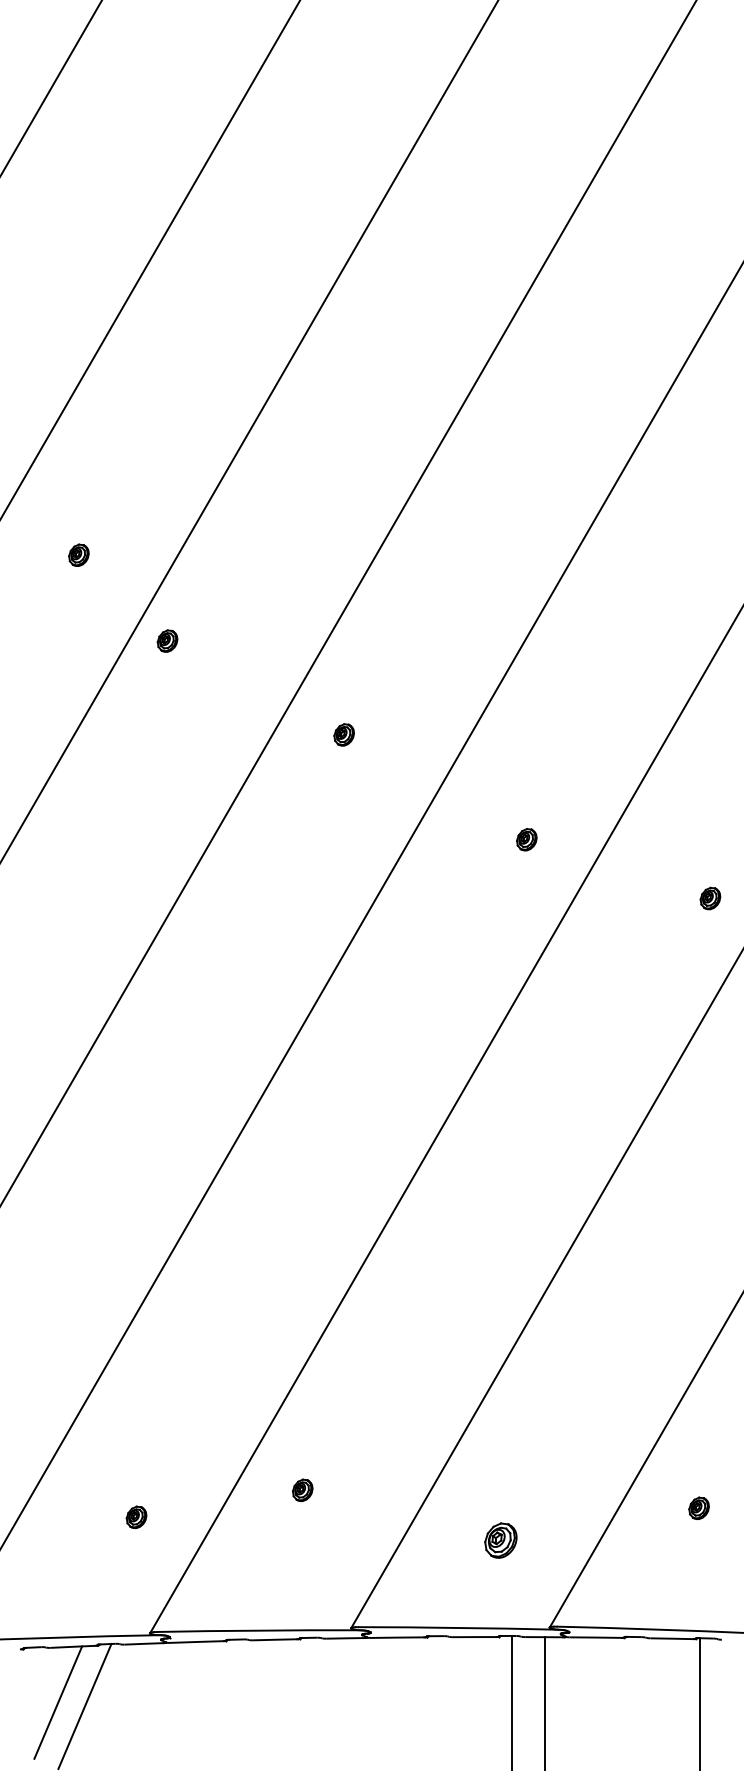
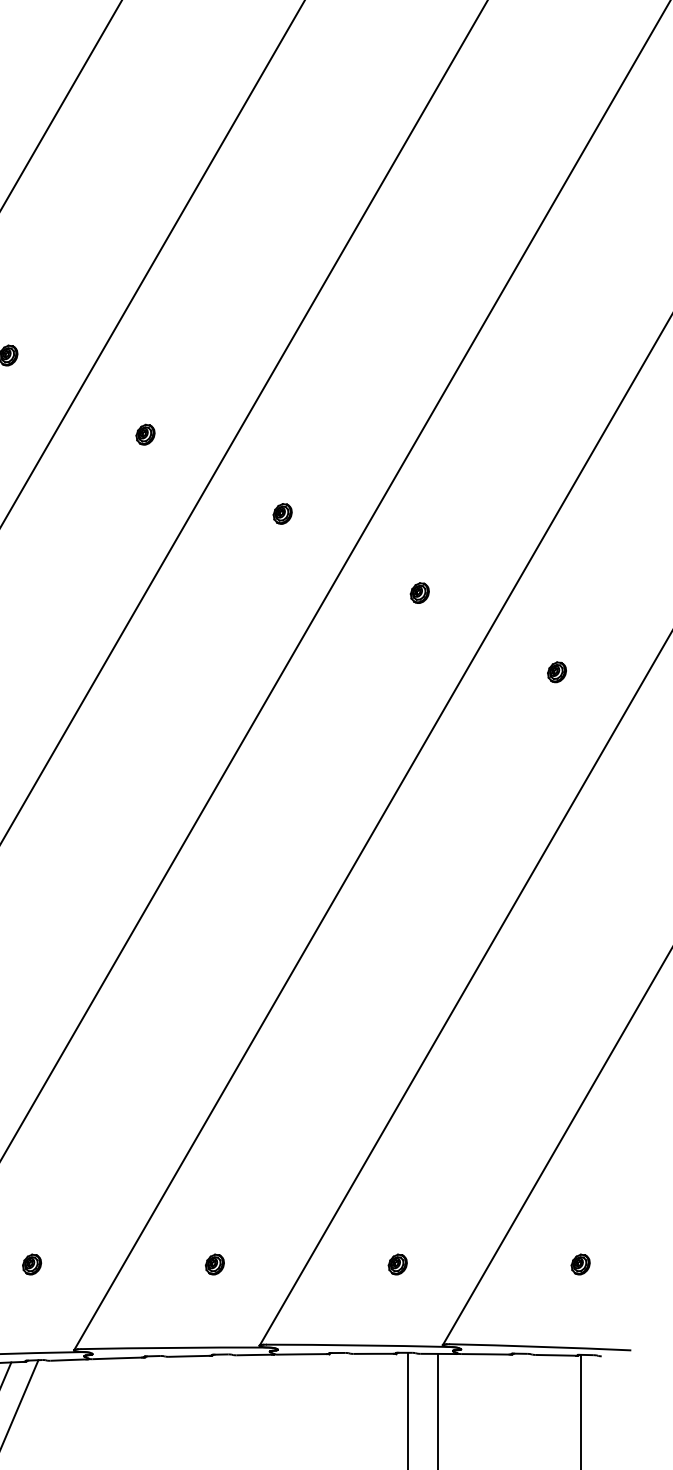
part: (167, 640) -> (145, 434), moved
part: (343, 734) -> (282, 513), moved
part: (526, 839) -> (419, 592), moved
part: (710, 898) -> (557, 672), moved
part: (302, 1489) -> (214, 1263), moved
part: (698, 1507) -> (580, 1263), moved
part: (136, 1516) -> (32, 1263), moved
part: (500, 1539) -> (397, 1263), size x0.62

